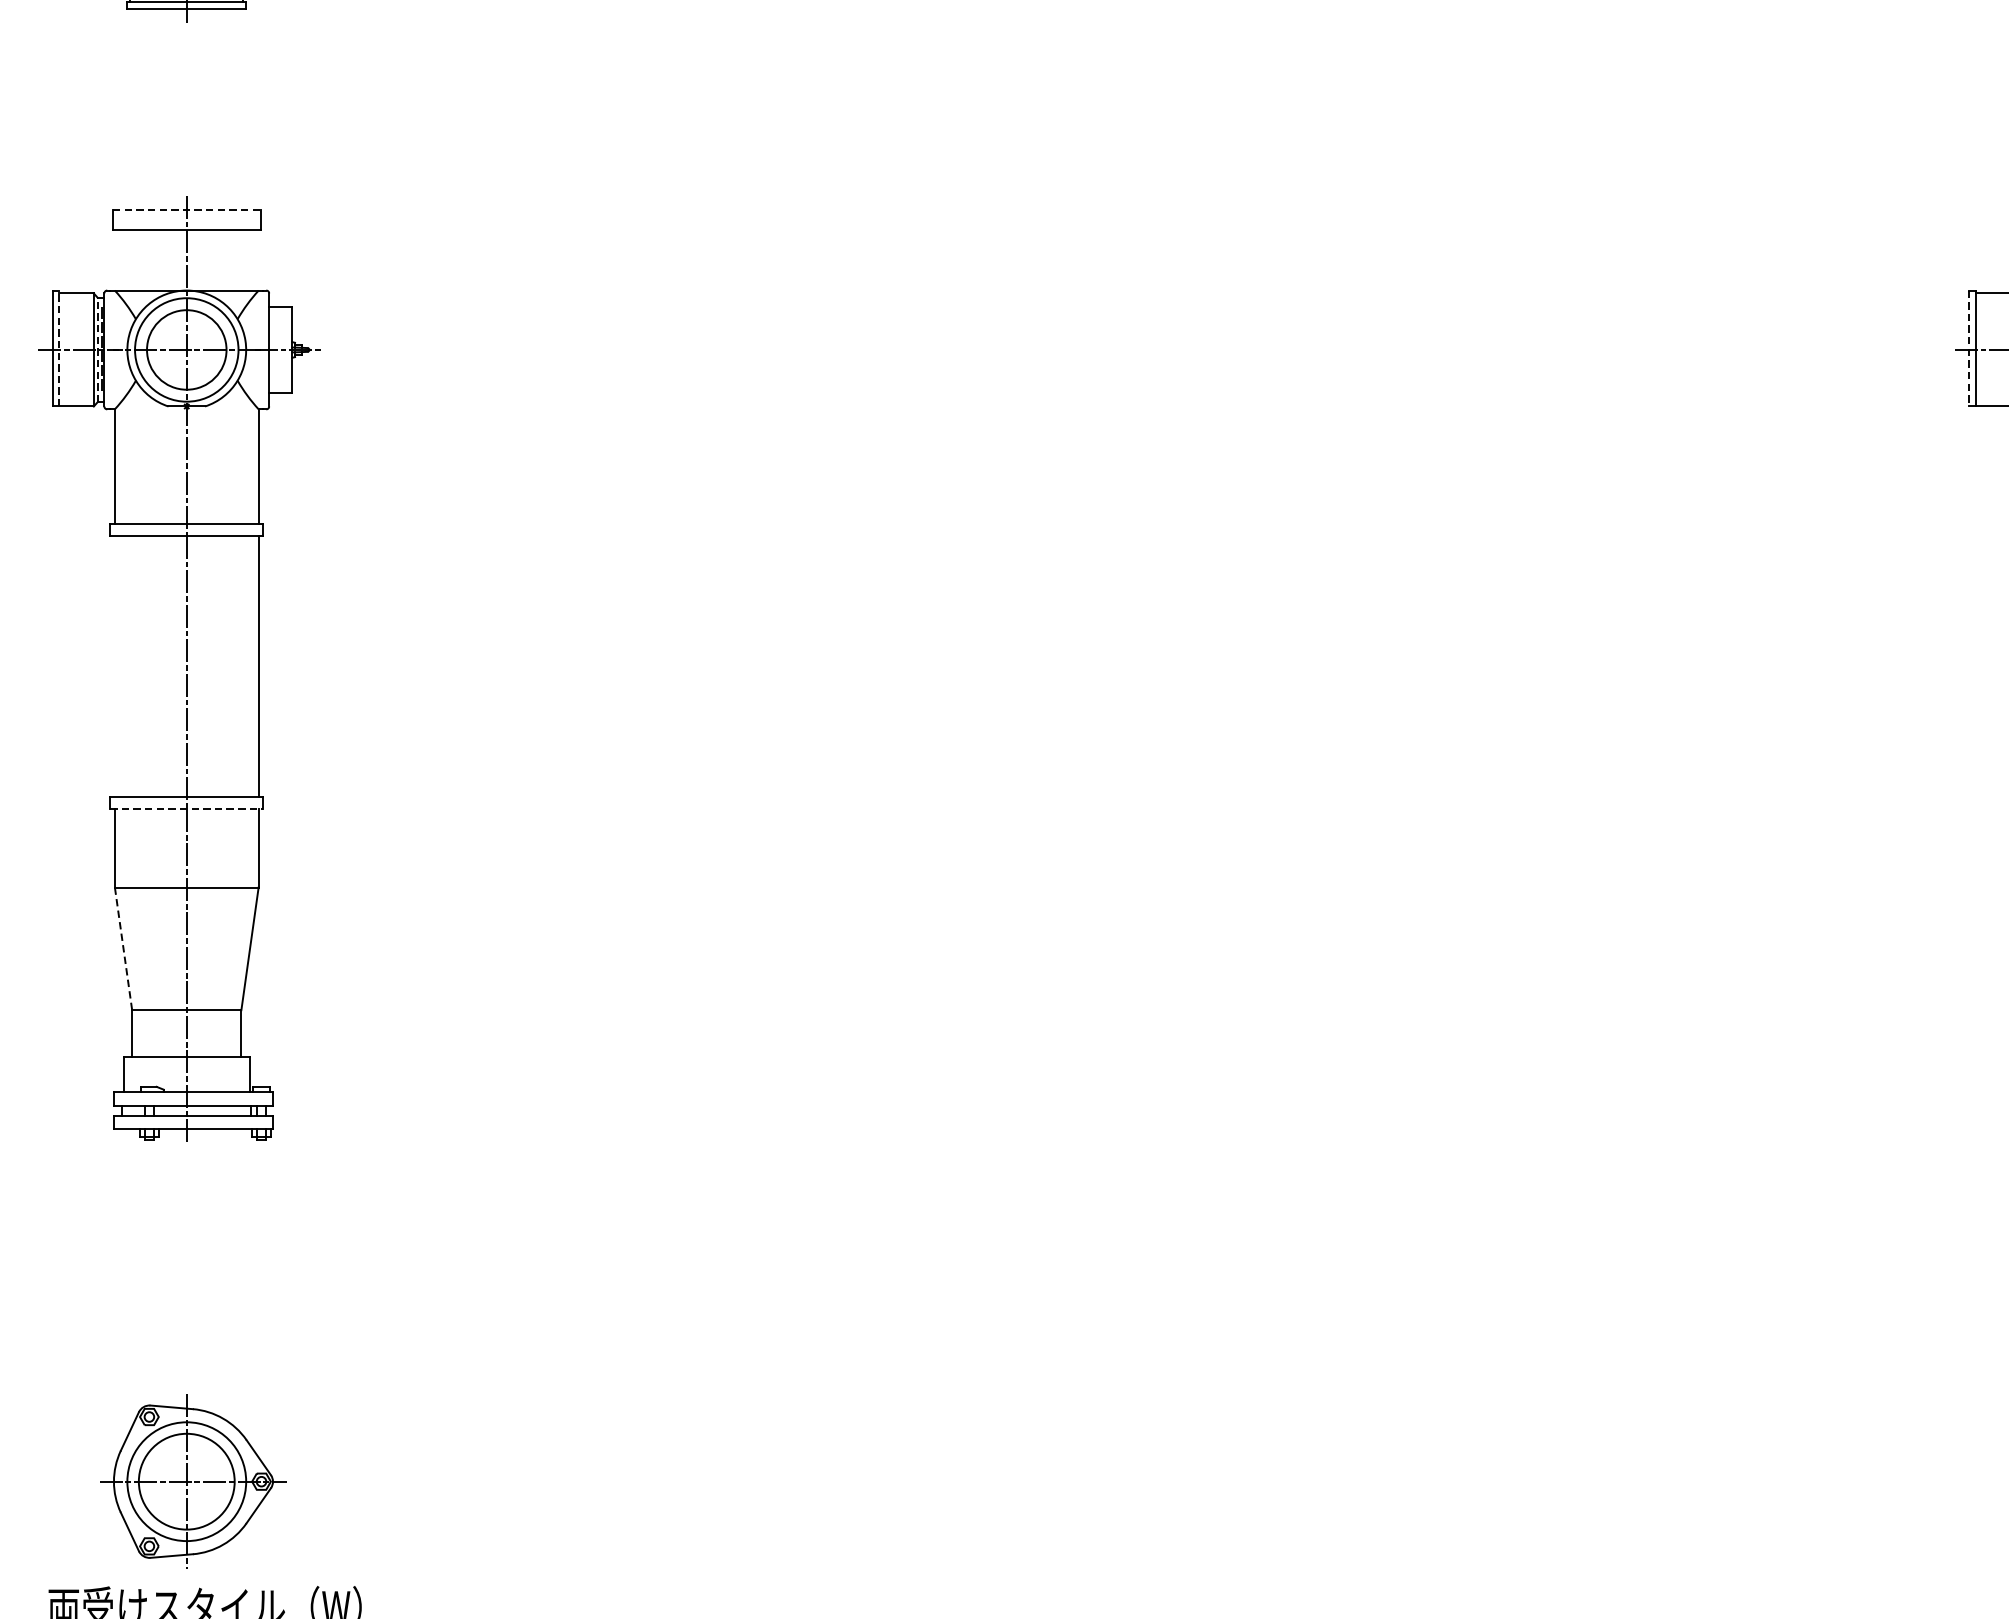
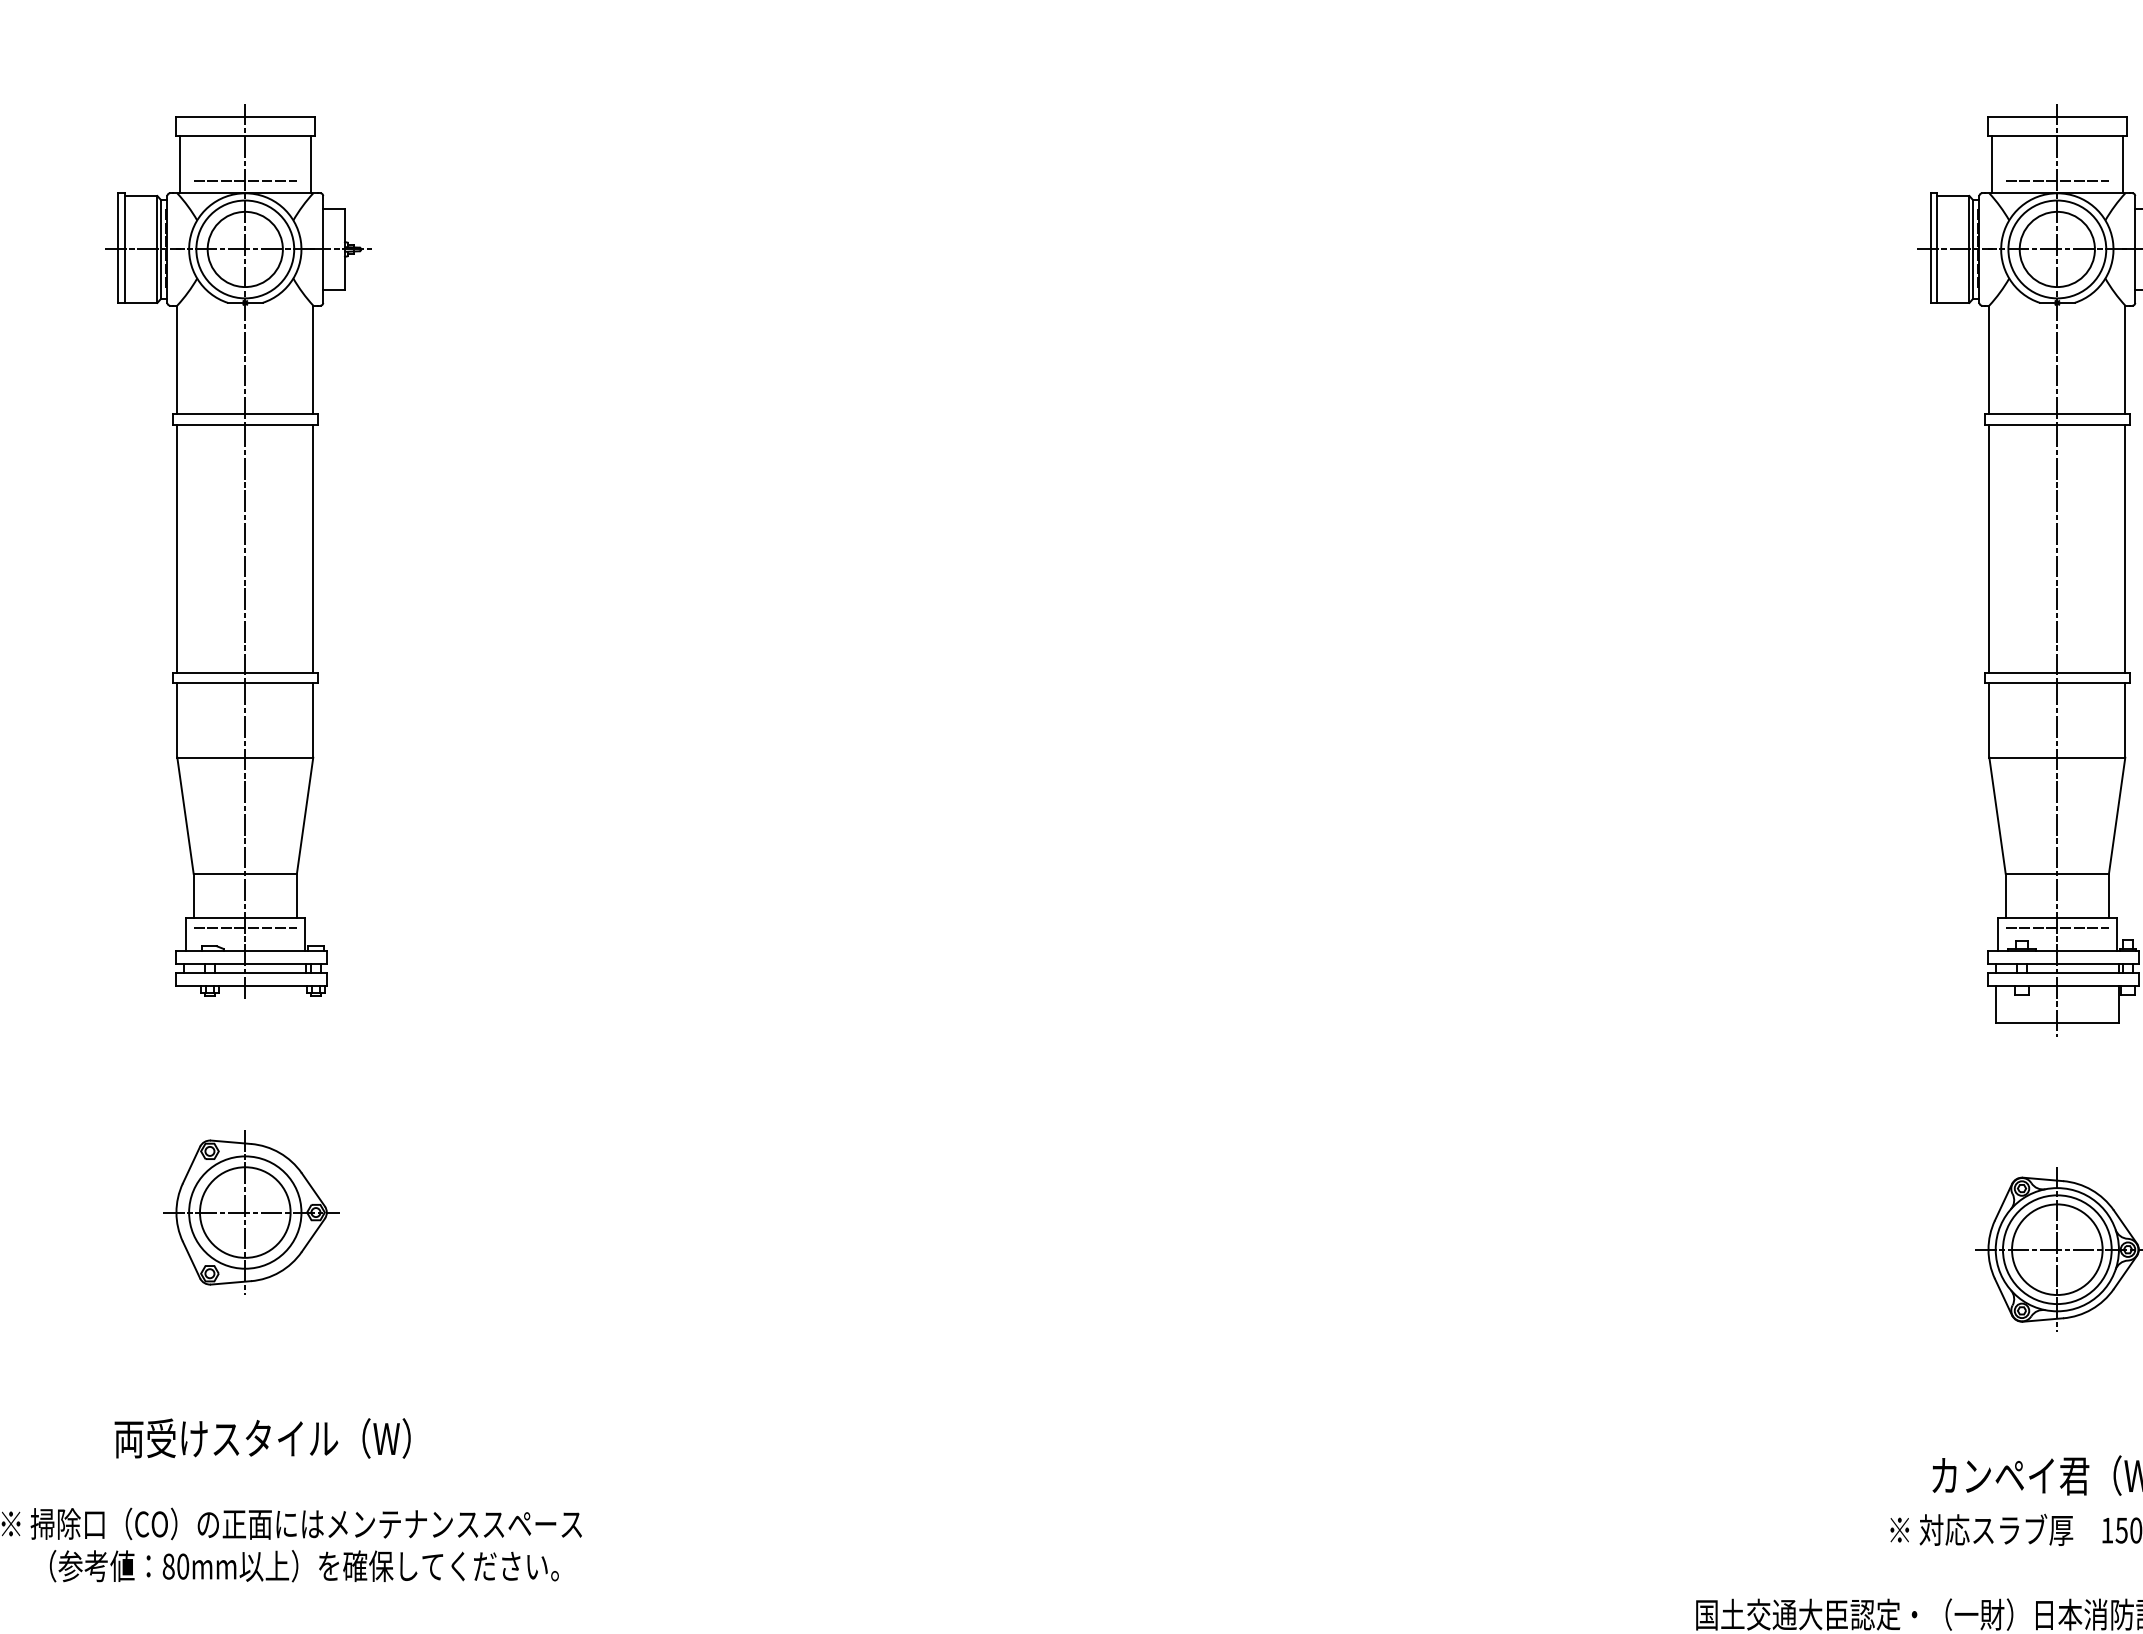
line: (186, 210) -> (245, 117), dashed -> solid
line: (118, 260) -> (180, 164), added
line: (255, 260) -> (310, 164), added
line: (185, 277) -> (244, 180), added
line: (59, 348) -> (124, 248), dashed -> solid
line: (98, 348) -> (161, 248), dashed -> solid
line: (1969, 348) -> (1930, 248), dashed -> solid
line: (115, 666) -> (177, 548), added
line: (186, 808) -> (245, 683), dashed -> solid
line: (123, 948) -> (185, 815), dashed -> solid
line: (185, 1068) -> (244, 928), added
part: (193, 1481) -> (251, 1212), moved

